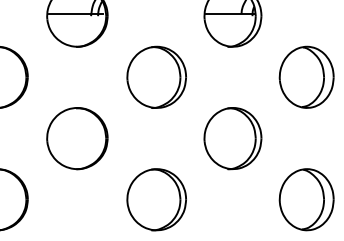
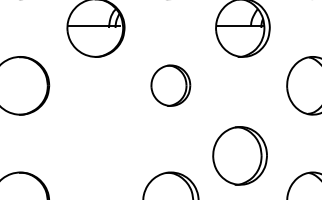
part: (156, 76) -> (170, 84), size x0.7
part: (77, 138) -> (96, 143), removed
part: (232, 138) -> (239, 155), moved

